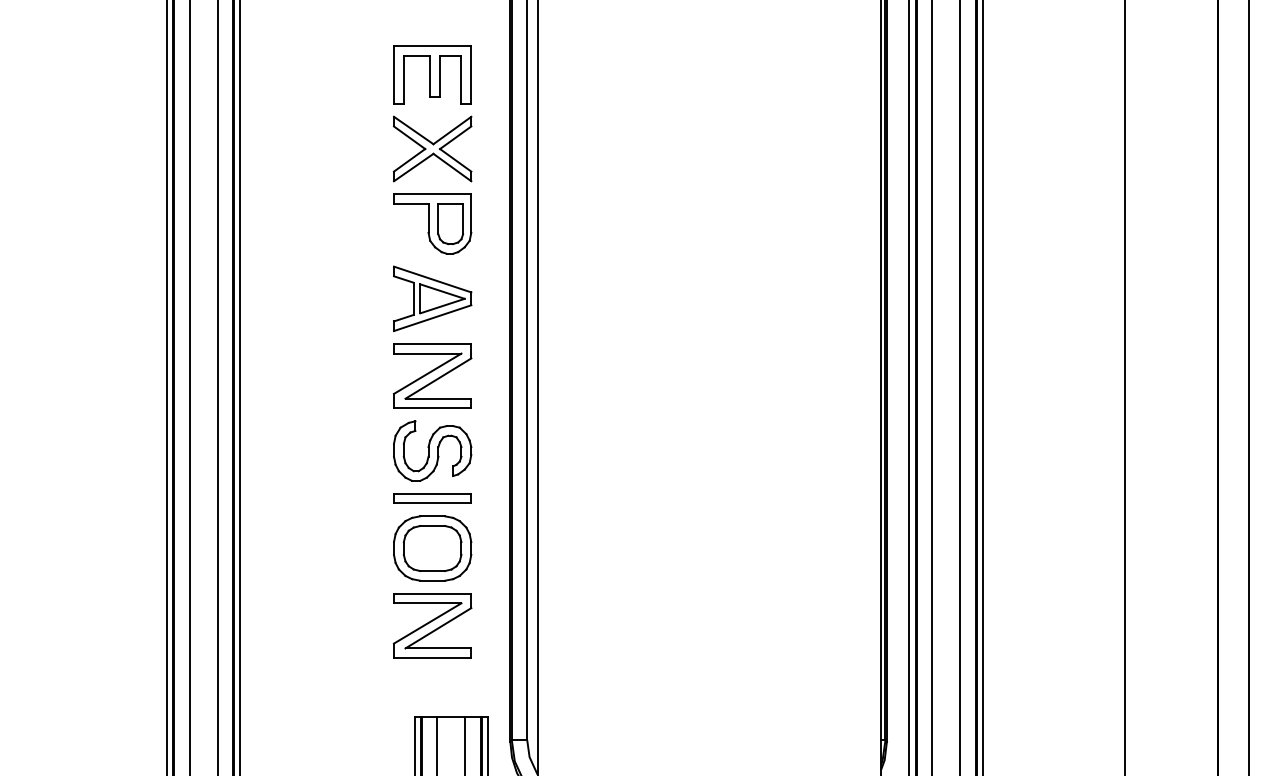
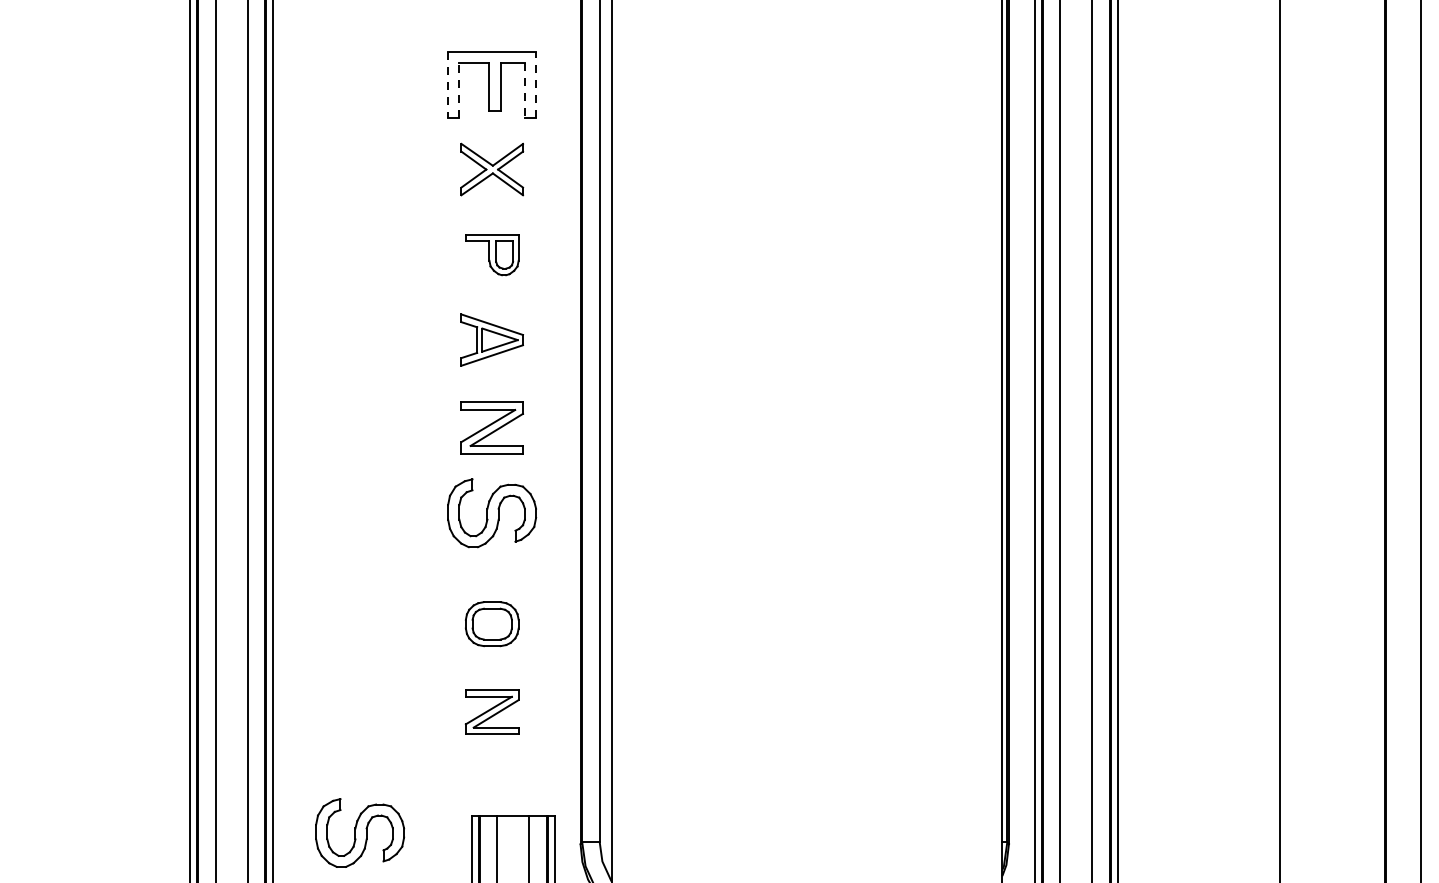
line: (394, 74) -> (448, 84), solid -> dashed
line: (471, 74) -> (536, 84), solid -> dashed
line: (403, 79) -> (458, 90), solid -> dashed
line: (461, 80) -> (524, 91), solid -> dashed
part: (432, 148) -> (491, 168), size x0.7
part: (432, 223) -> (491, 254), size x0.6
part: (432, 298) -> (491, 339), size x0.7
part: (432, 375) -> (491, 427), size x0.7
part: (432, 498) -> (491, 567), removed
part: (432, 548) -> (491, 624), size x0.6
part: (432, 625) -> (491, 711), size x0.6
part: (316, 731) -> (359, 832), added

